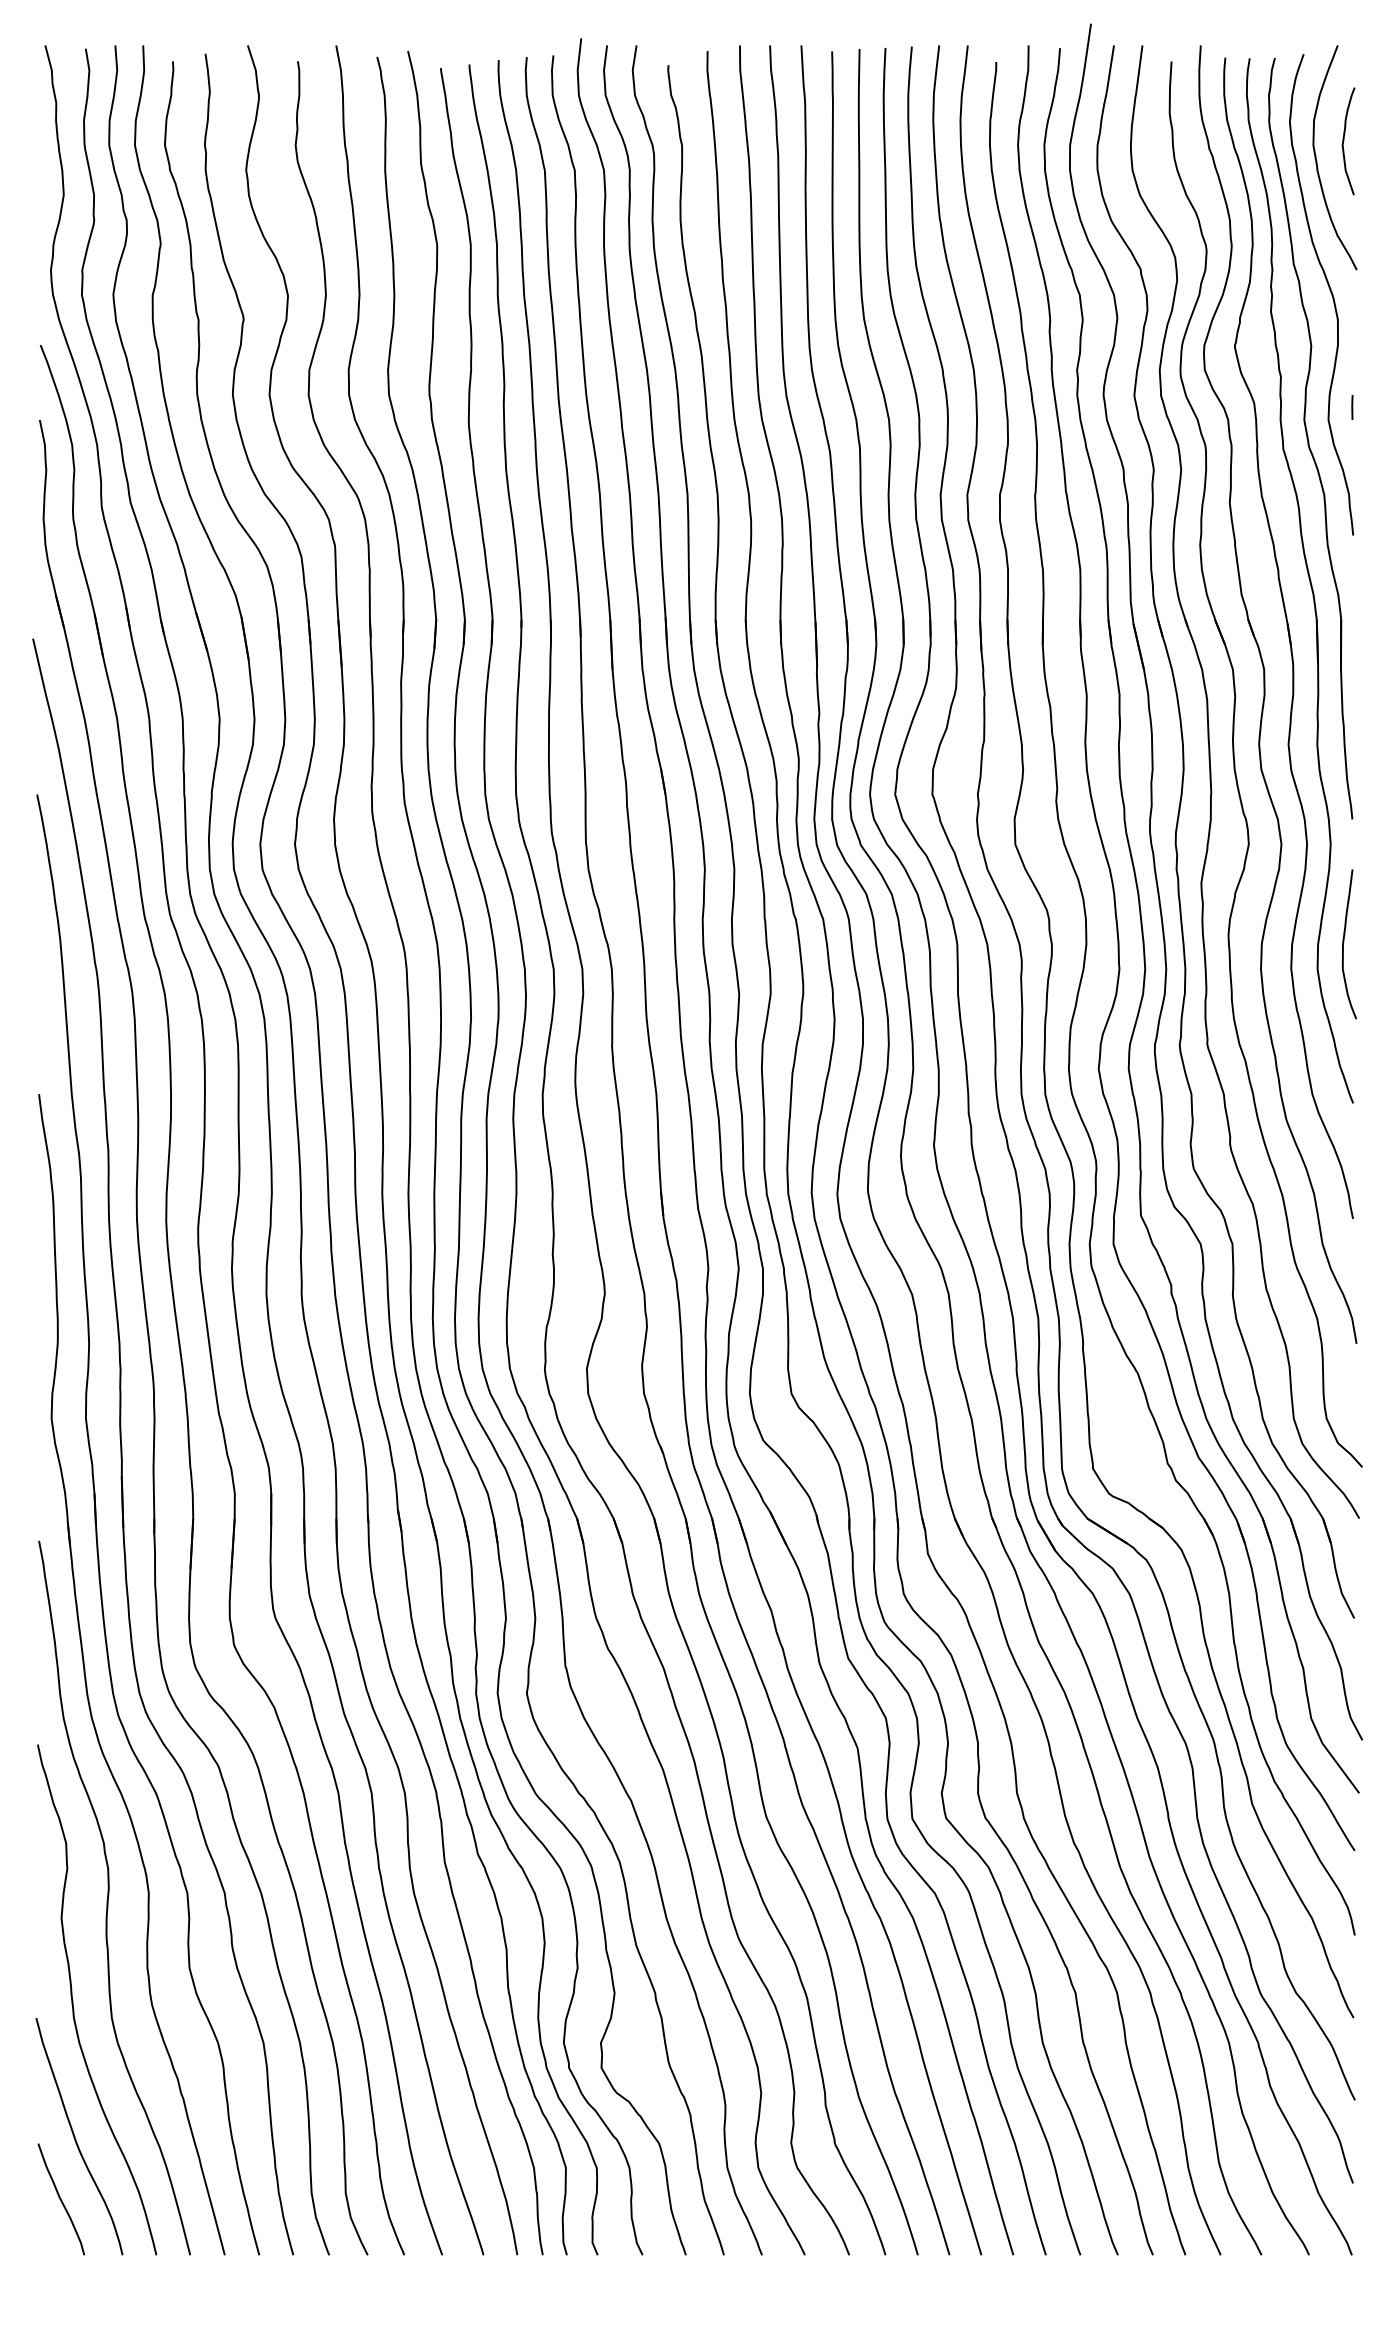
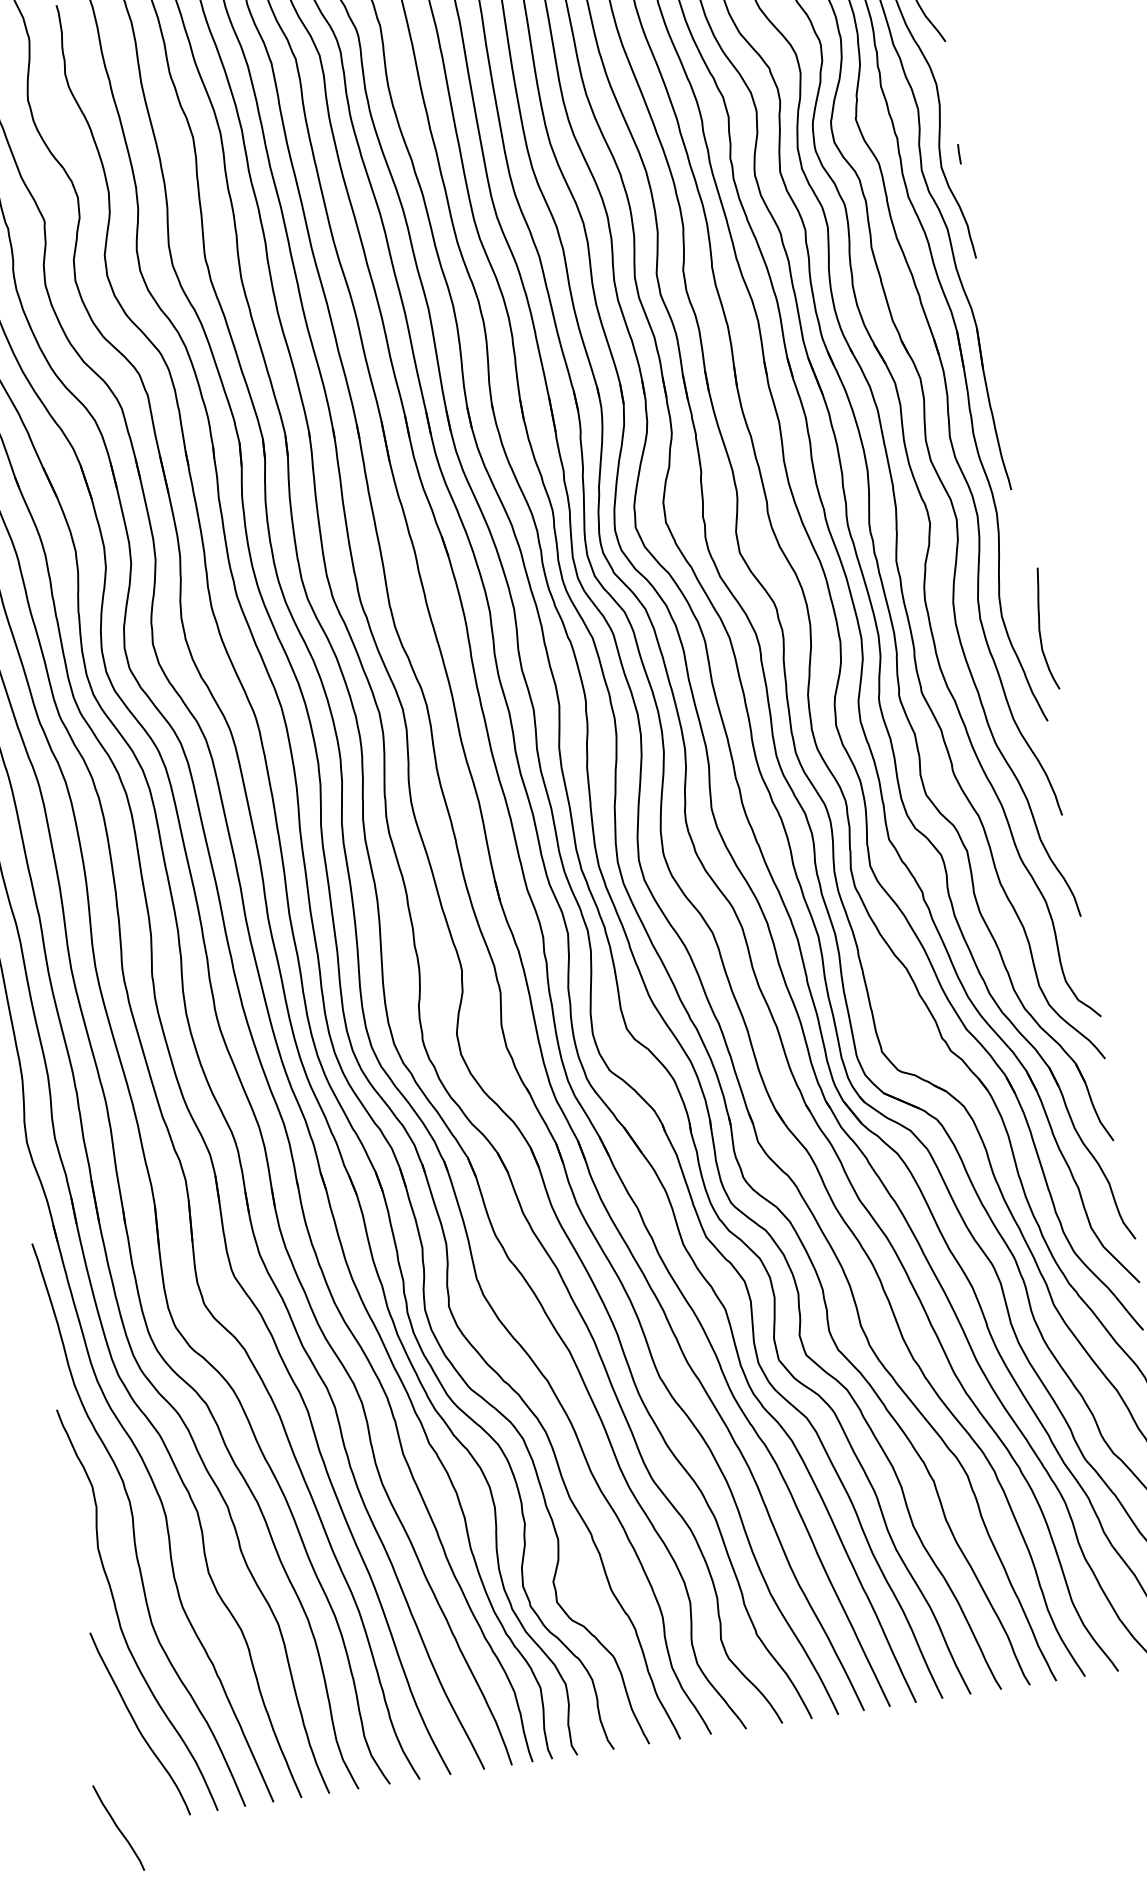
curve: (1344, 942) -> (1040, 628), moved
curve: (61, 2199) -> (118, 1828), moved

